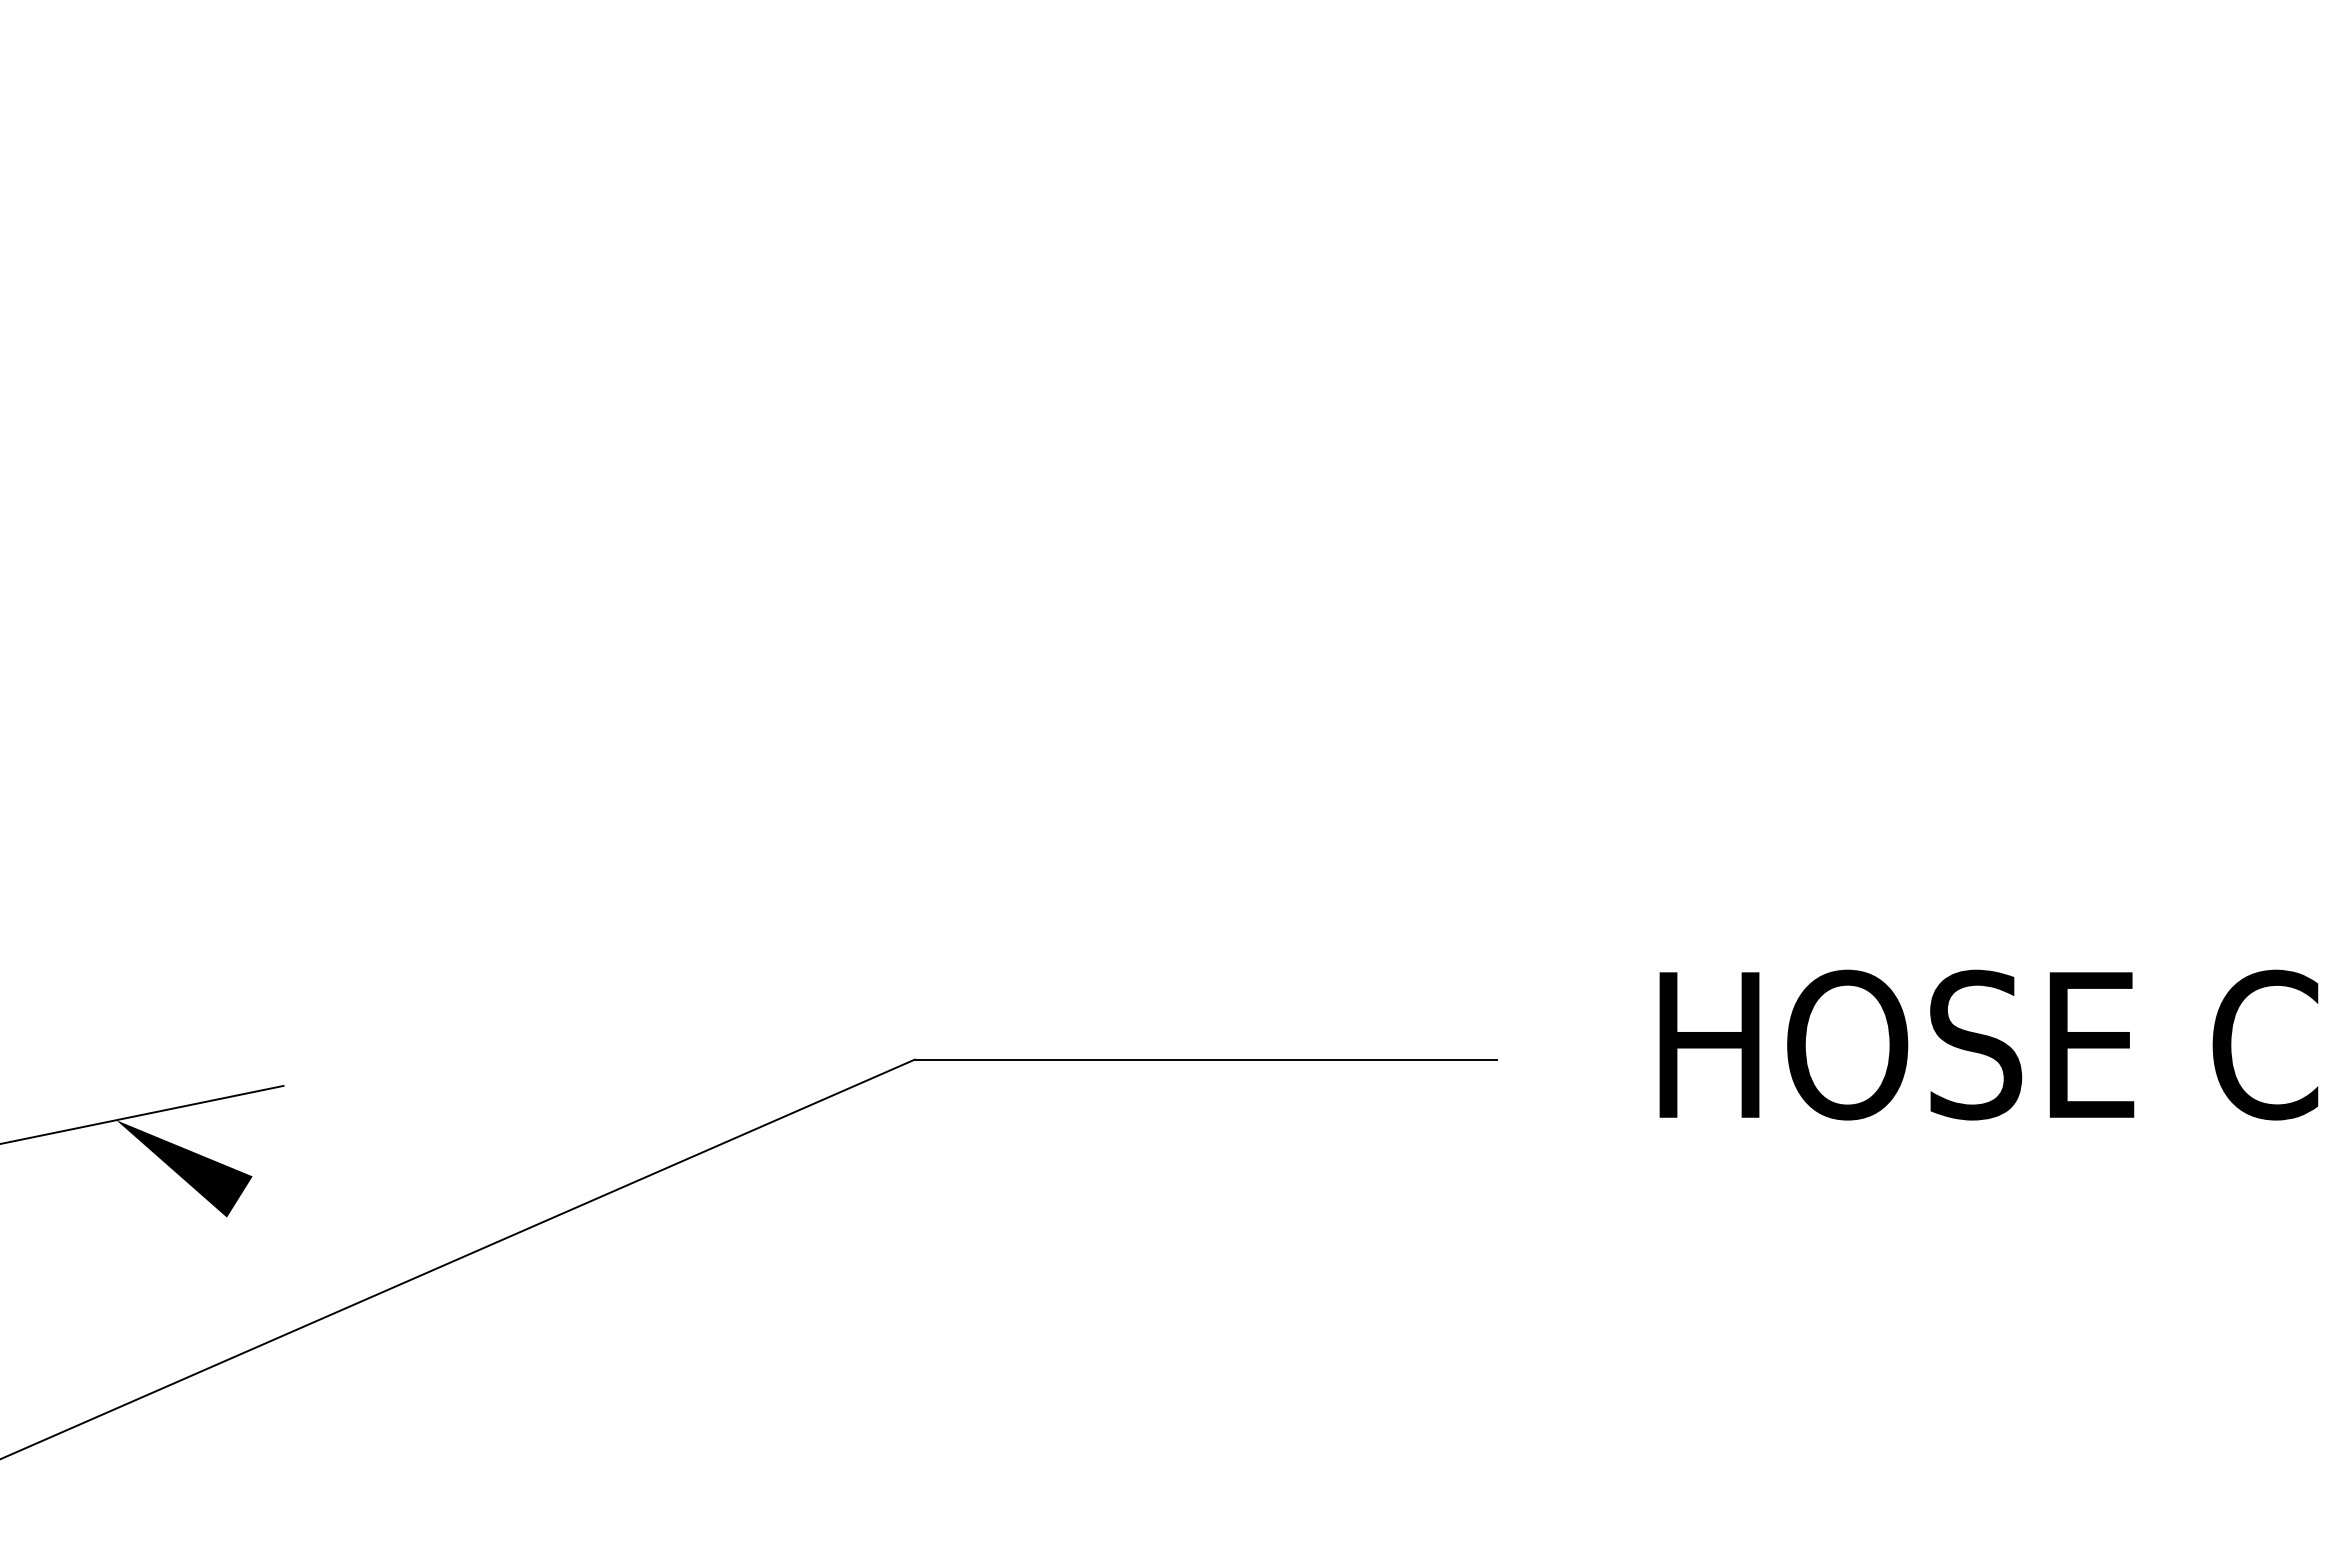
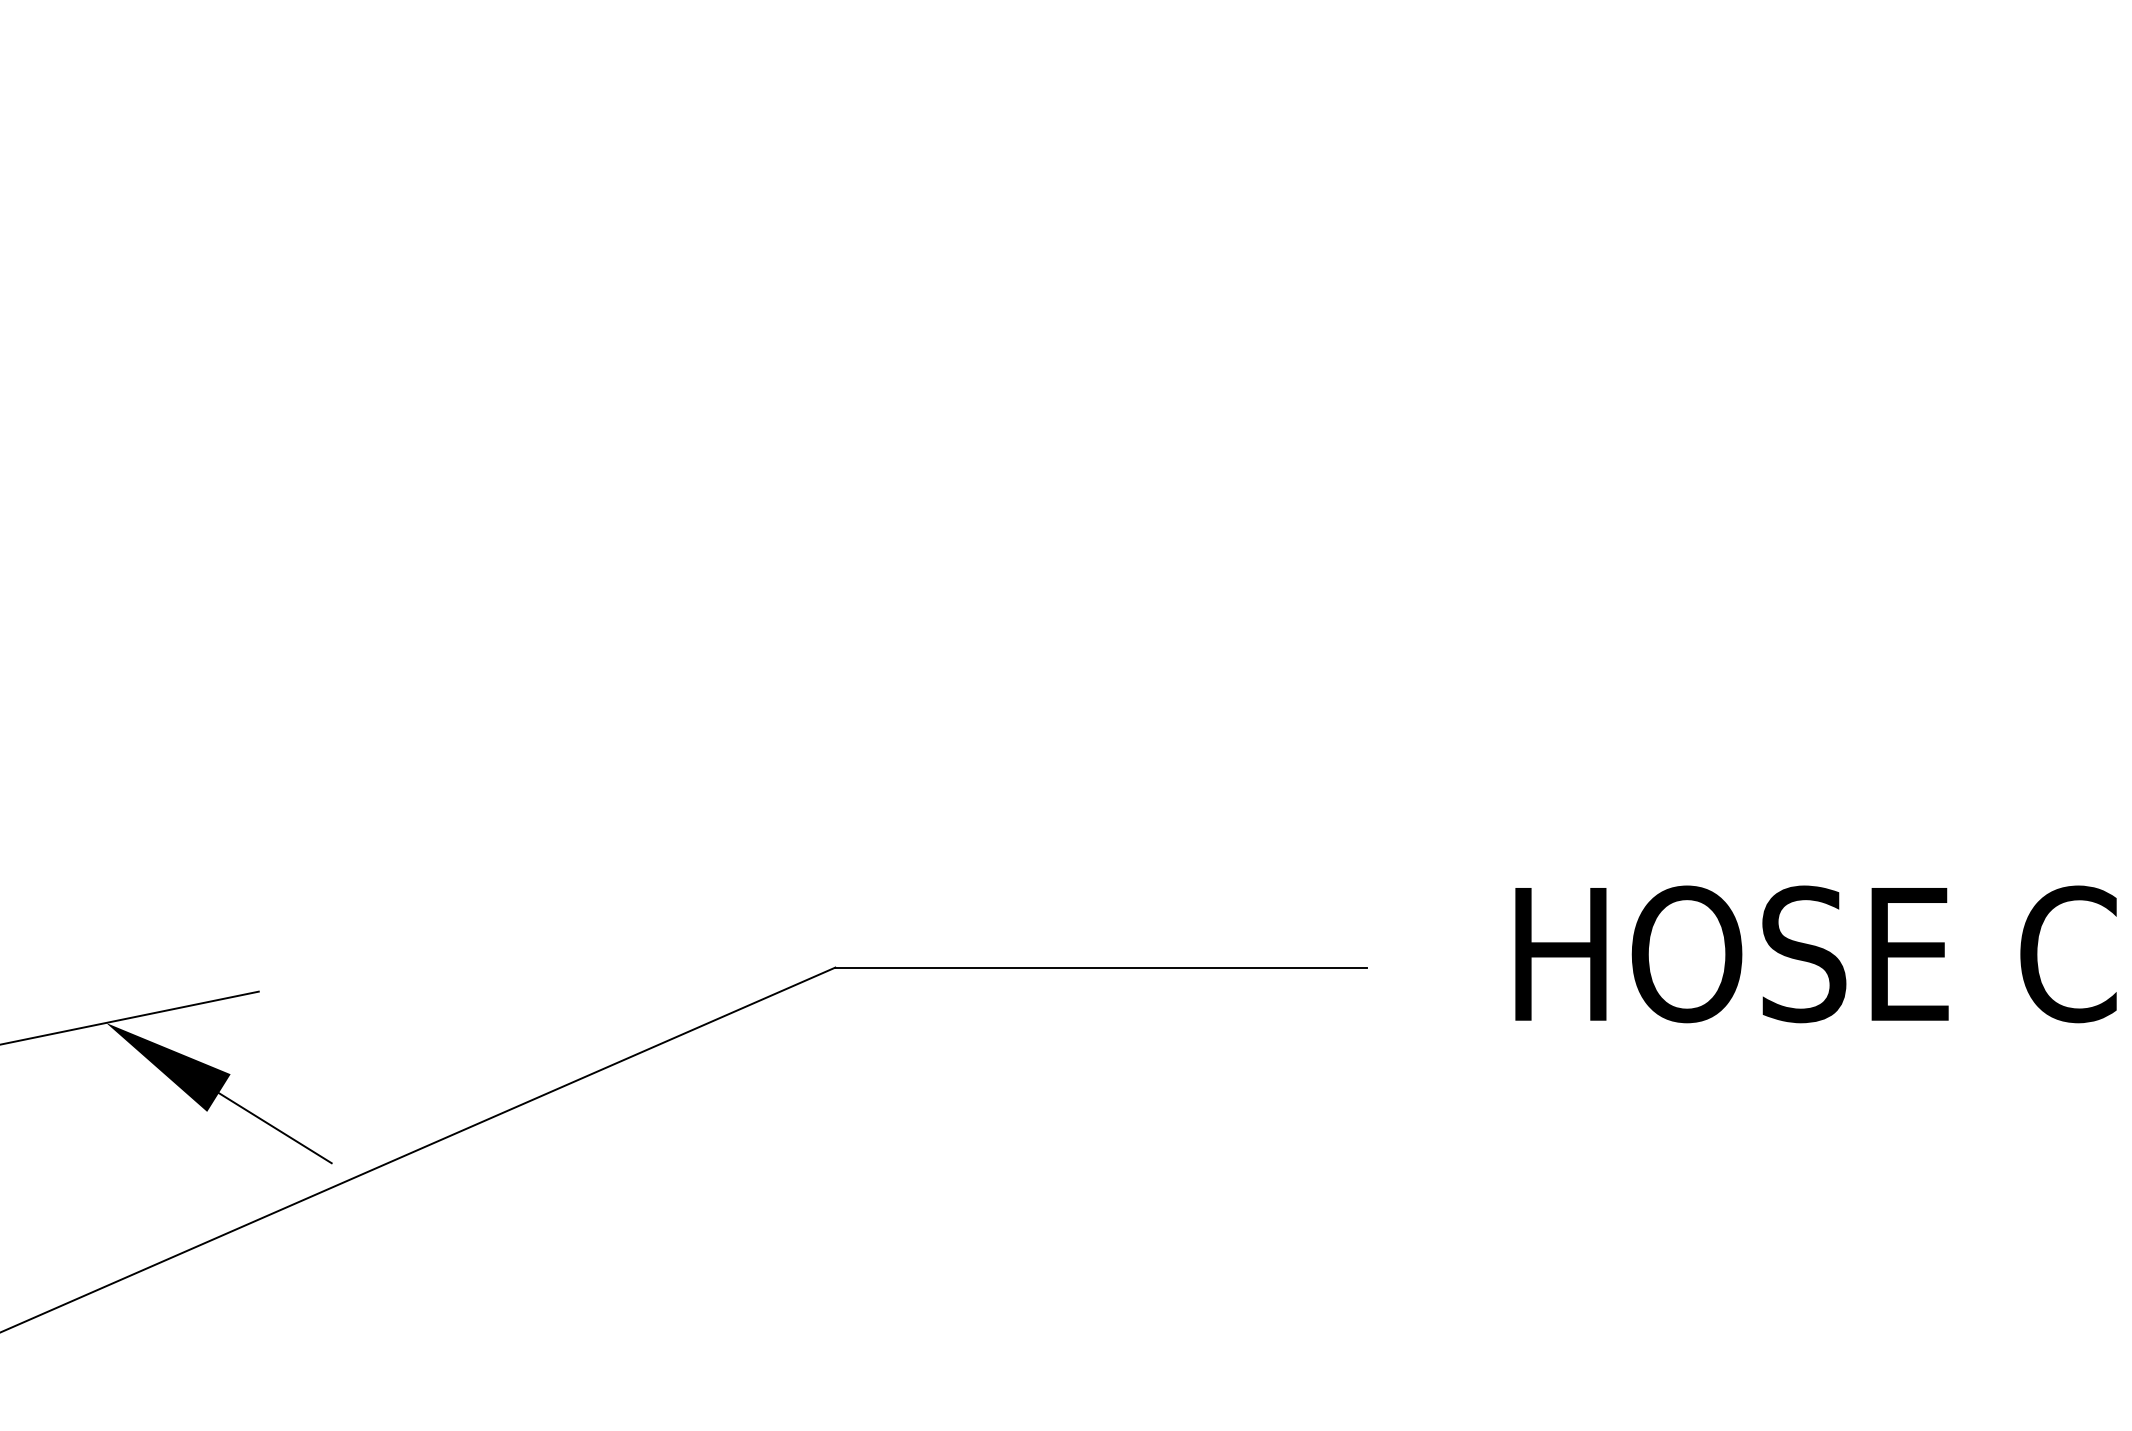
line: (301, 1235) -> (275, 1128), added

